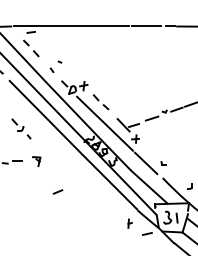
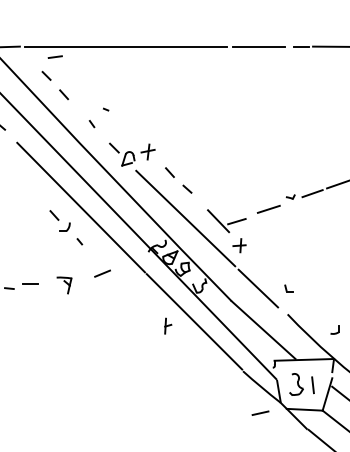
part: (21, 128) -> (66, 226), moved
line: (57, 191) -> (101, 272), moved
part: (129, 223) -> (167, 325), moved

